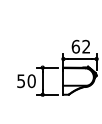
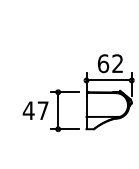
text: (25, 81) -> (34, 111), 50 -> 47

